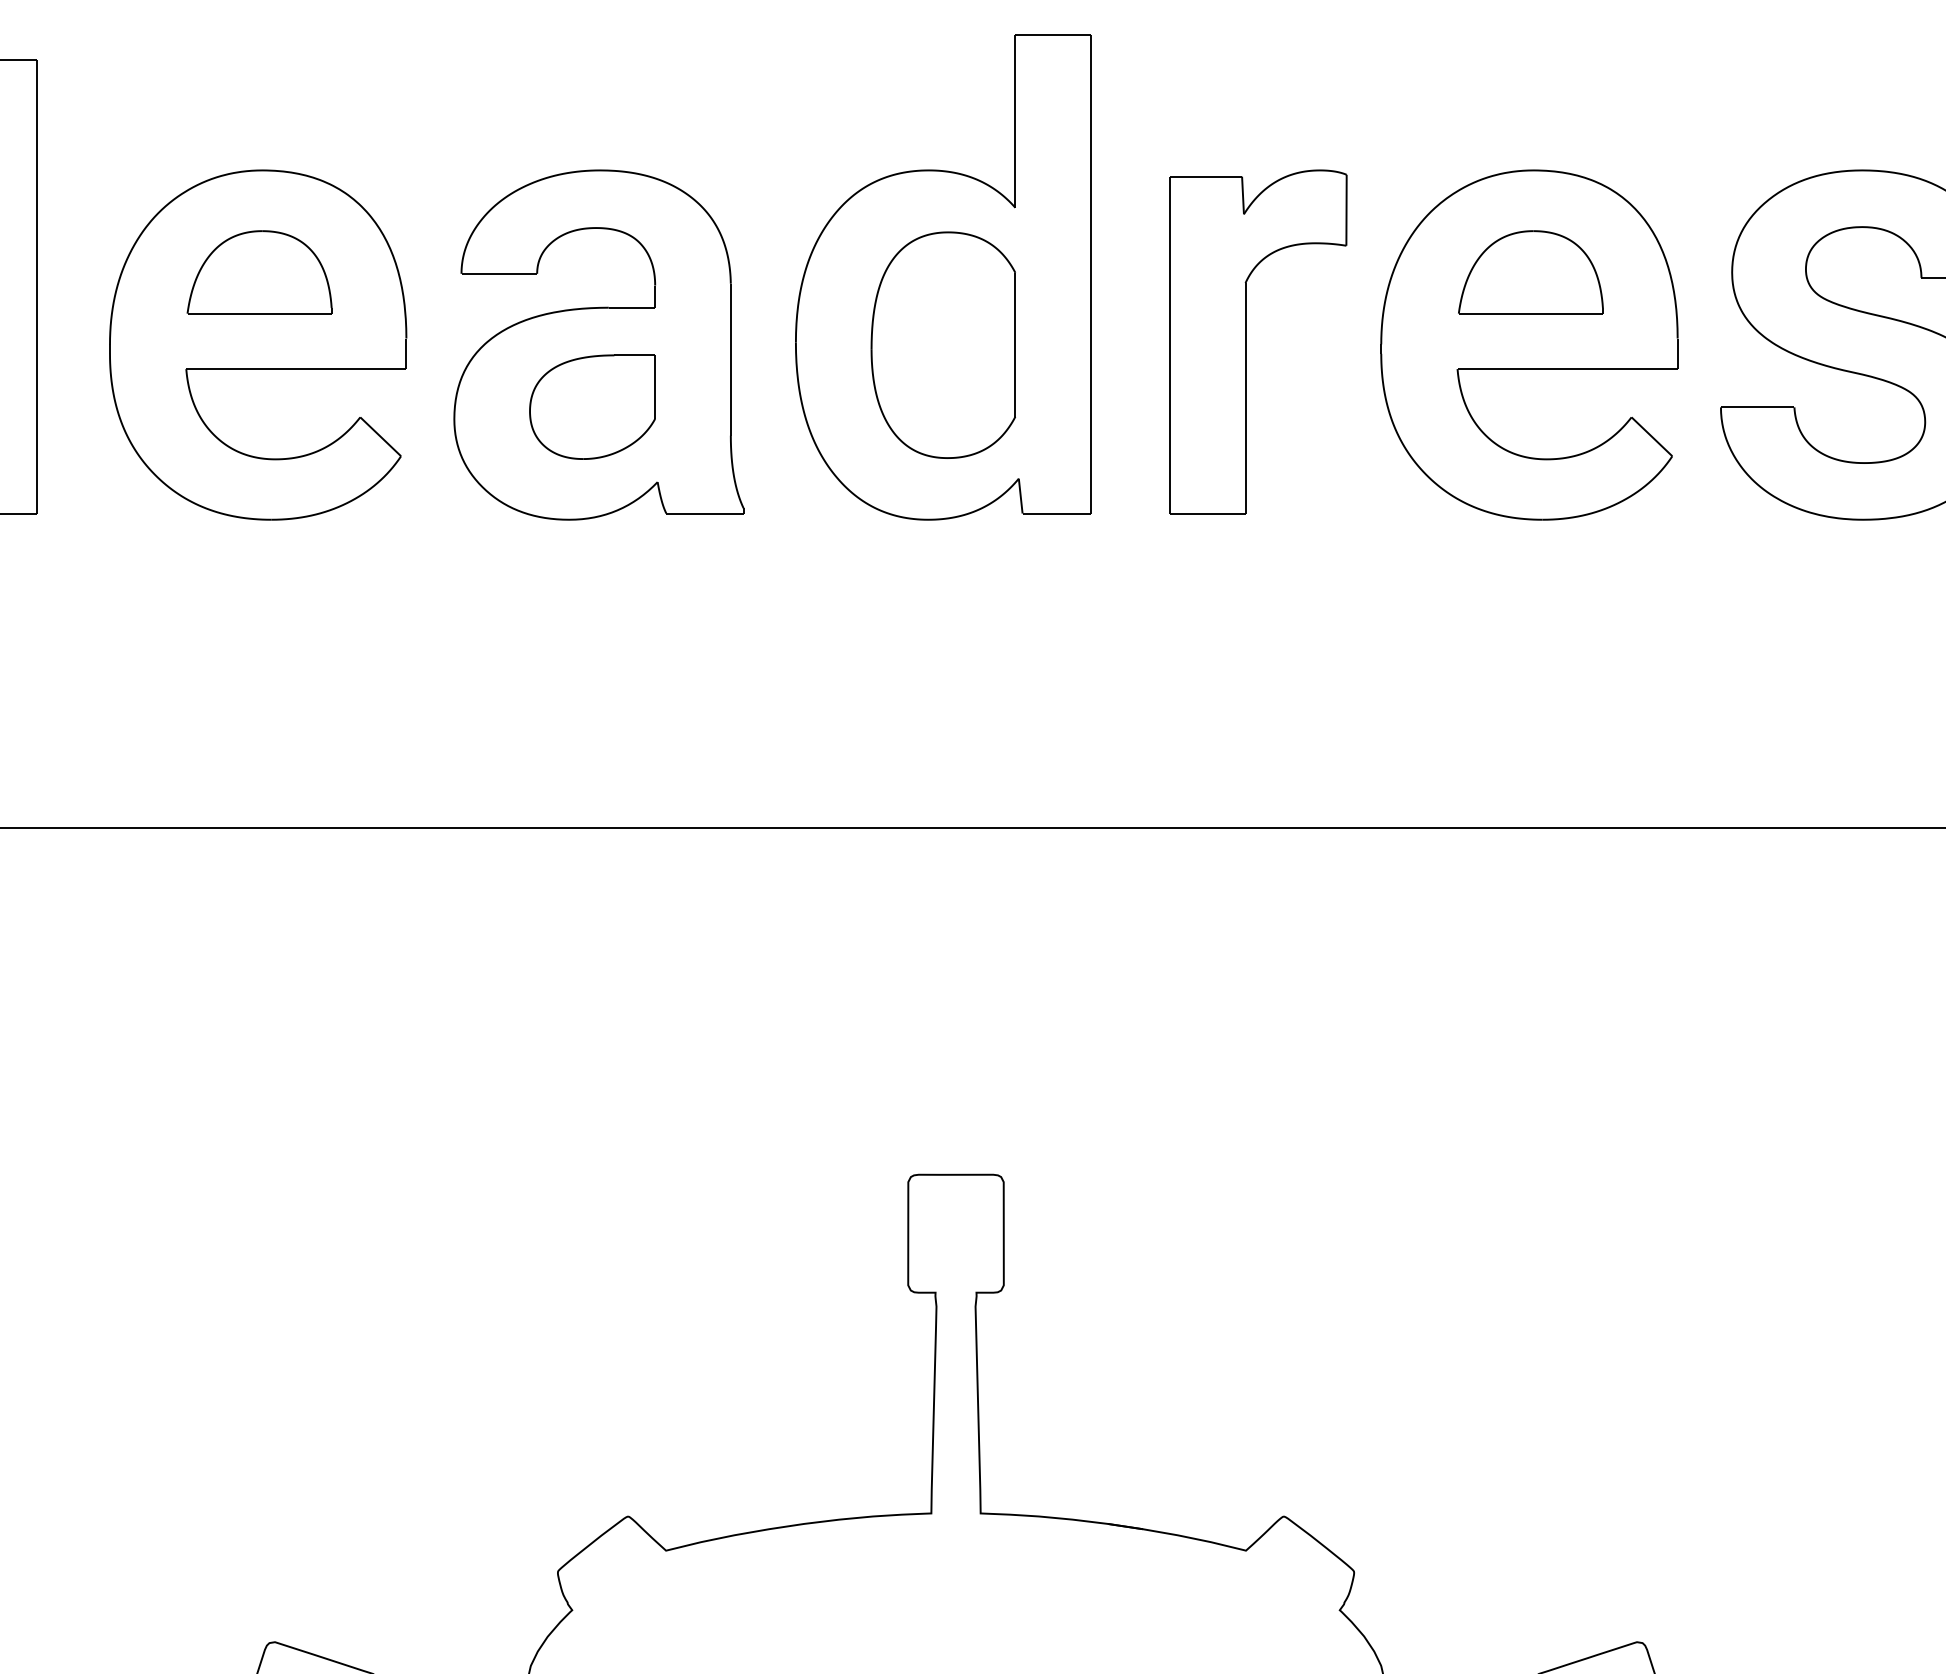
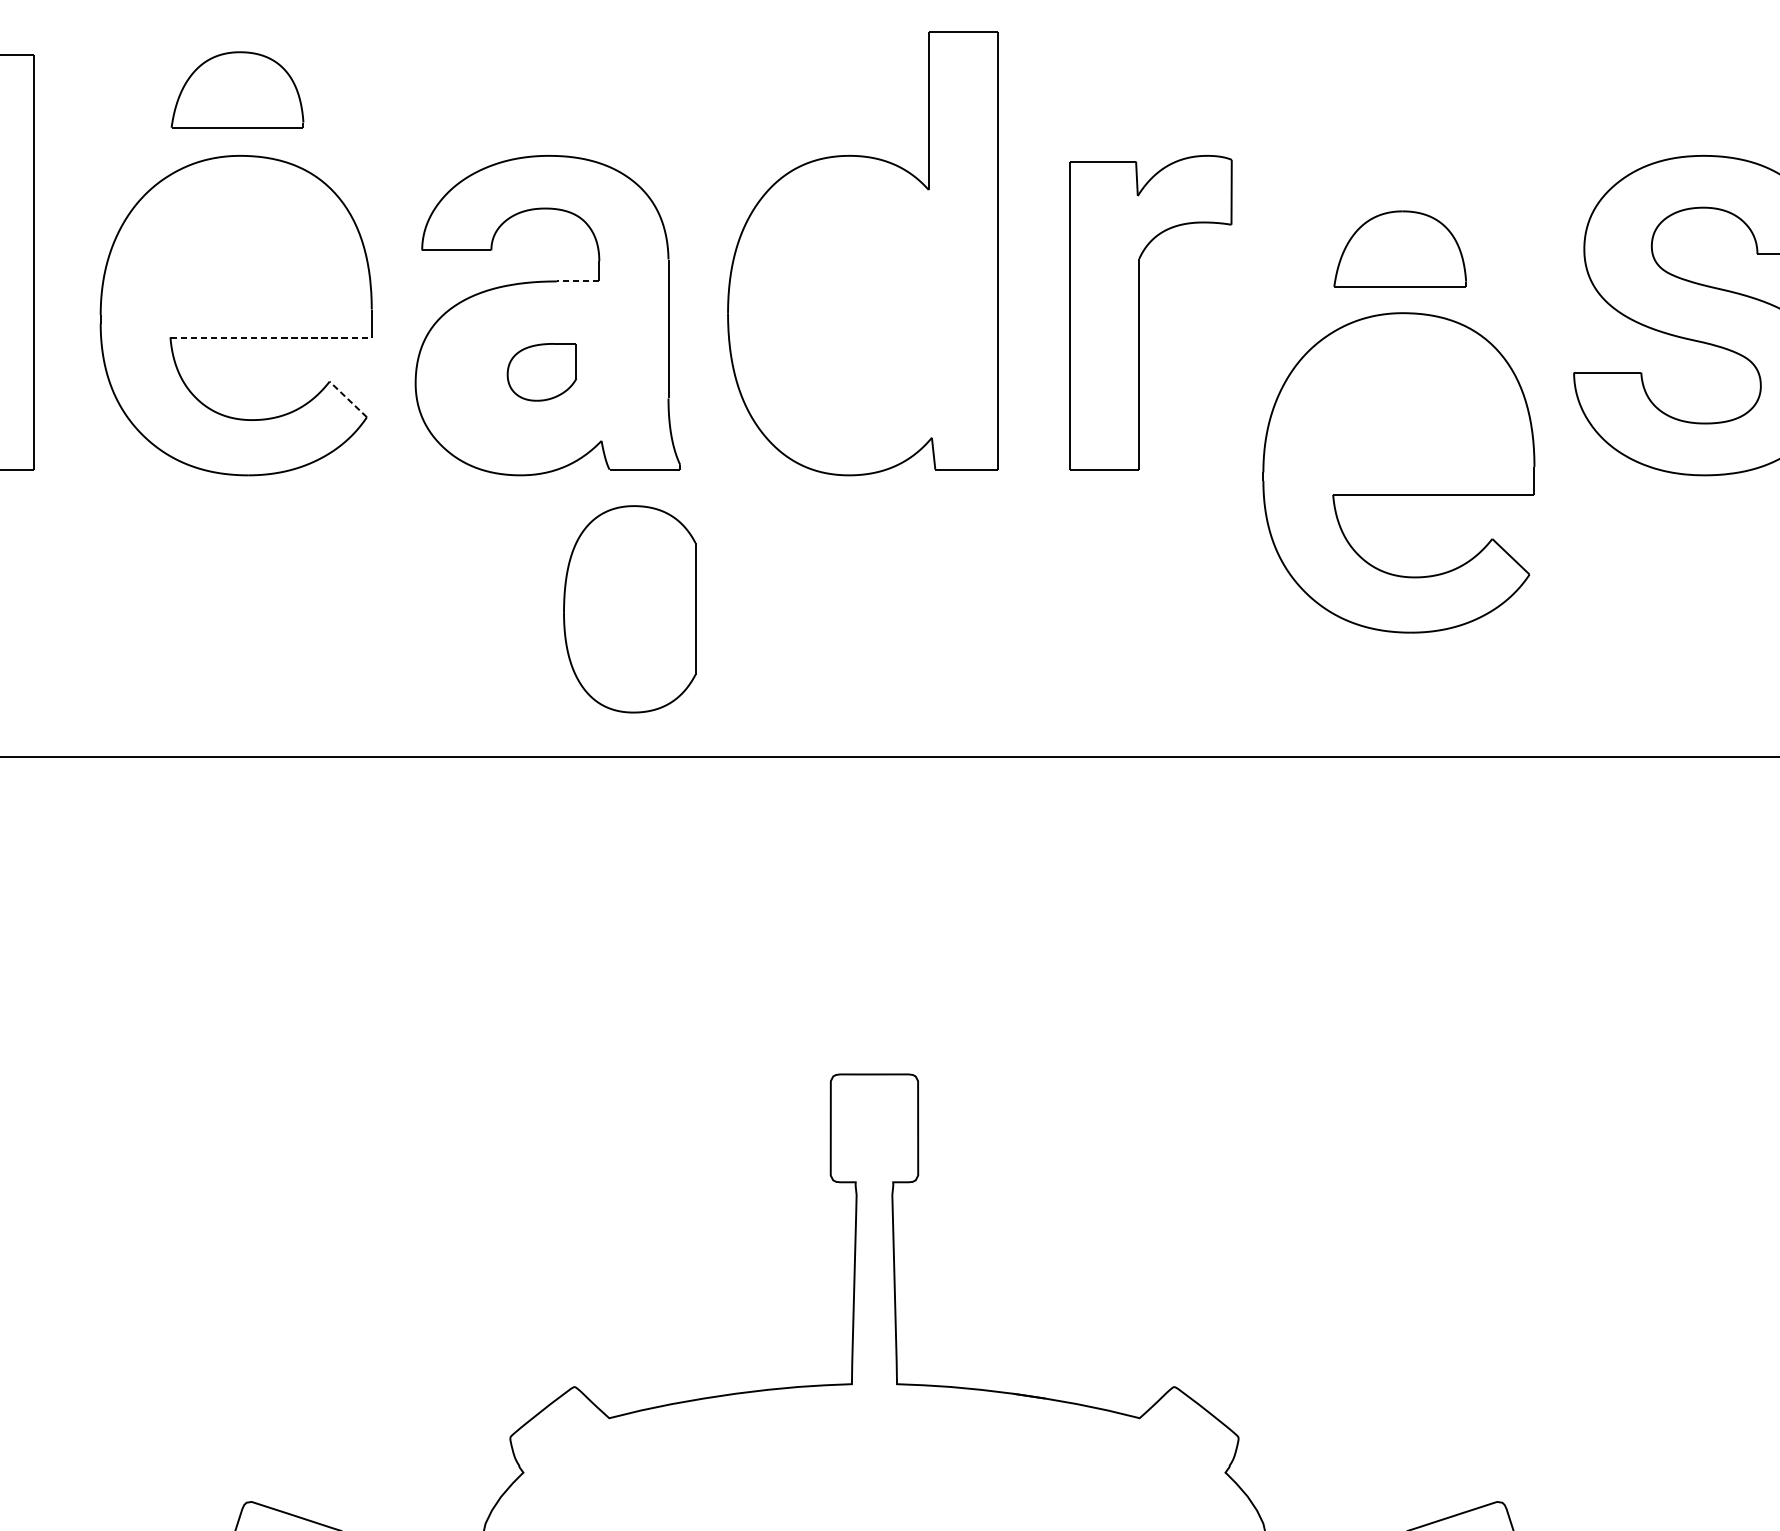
part: (259, 272) -> (237, 90), moved
line: (631, 307) -> (577, 281), solid -> dashed
part: (942, 344) -> (628, 608), moved
part: (1529, 344) -> (1398, 472), moved
line: (296, 369) -> (271, 337), solid -> dashed
part: (592, 406) -> (541, 371), size x0.6
line: (380, 436) -> (348, 399), solid -> dashed

